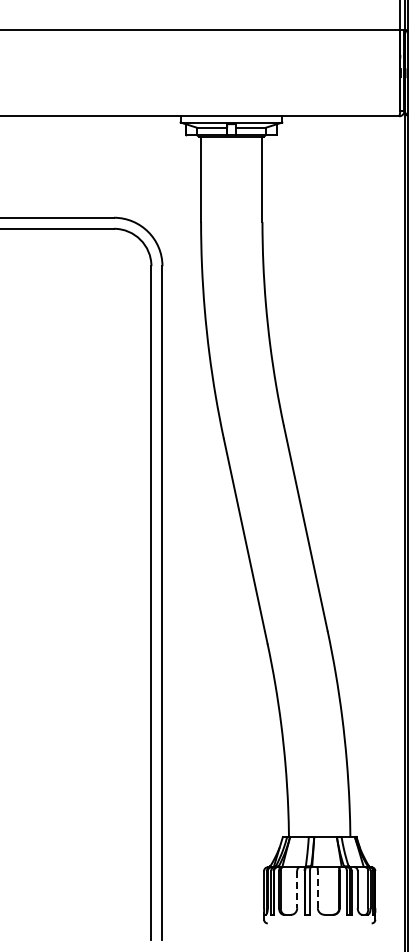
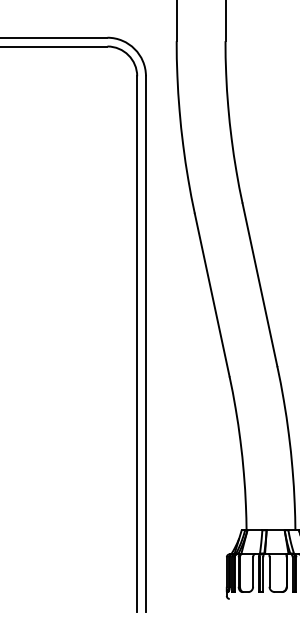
line: (297, 889) -> (253, 571), dashed -> solid
line: (317, 889) -> (269, 571), dashed -> solid

